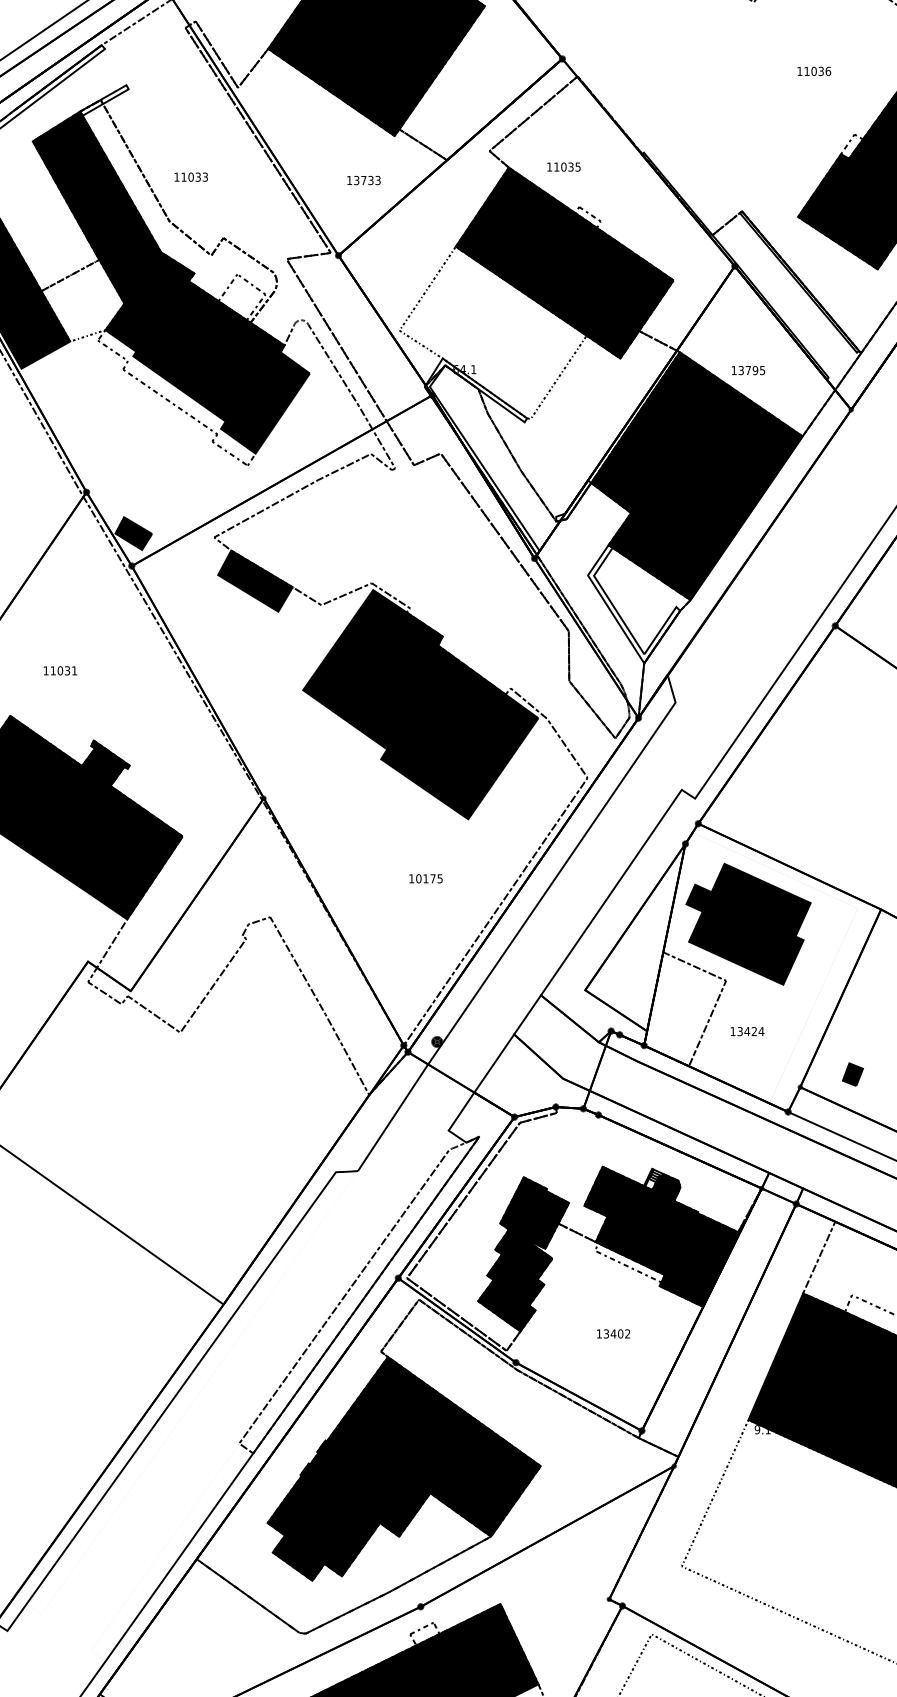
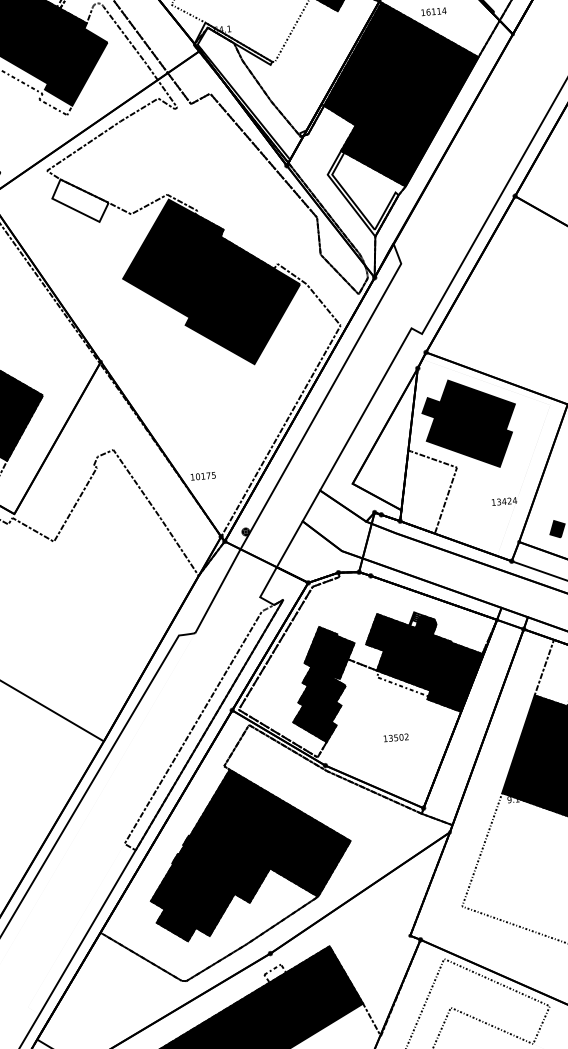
text: (751, 370) -> (436, 11), 13795 -> 16114
fill: (255, 580) -> (80, 200), removed
text: (425, 878) -> (202, 476), moved
text: (747, 1031) -> (504, 501), moved
text: (613, 1333) -> (396, 737), 13402 -> 13502

